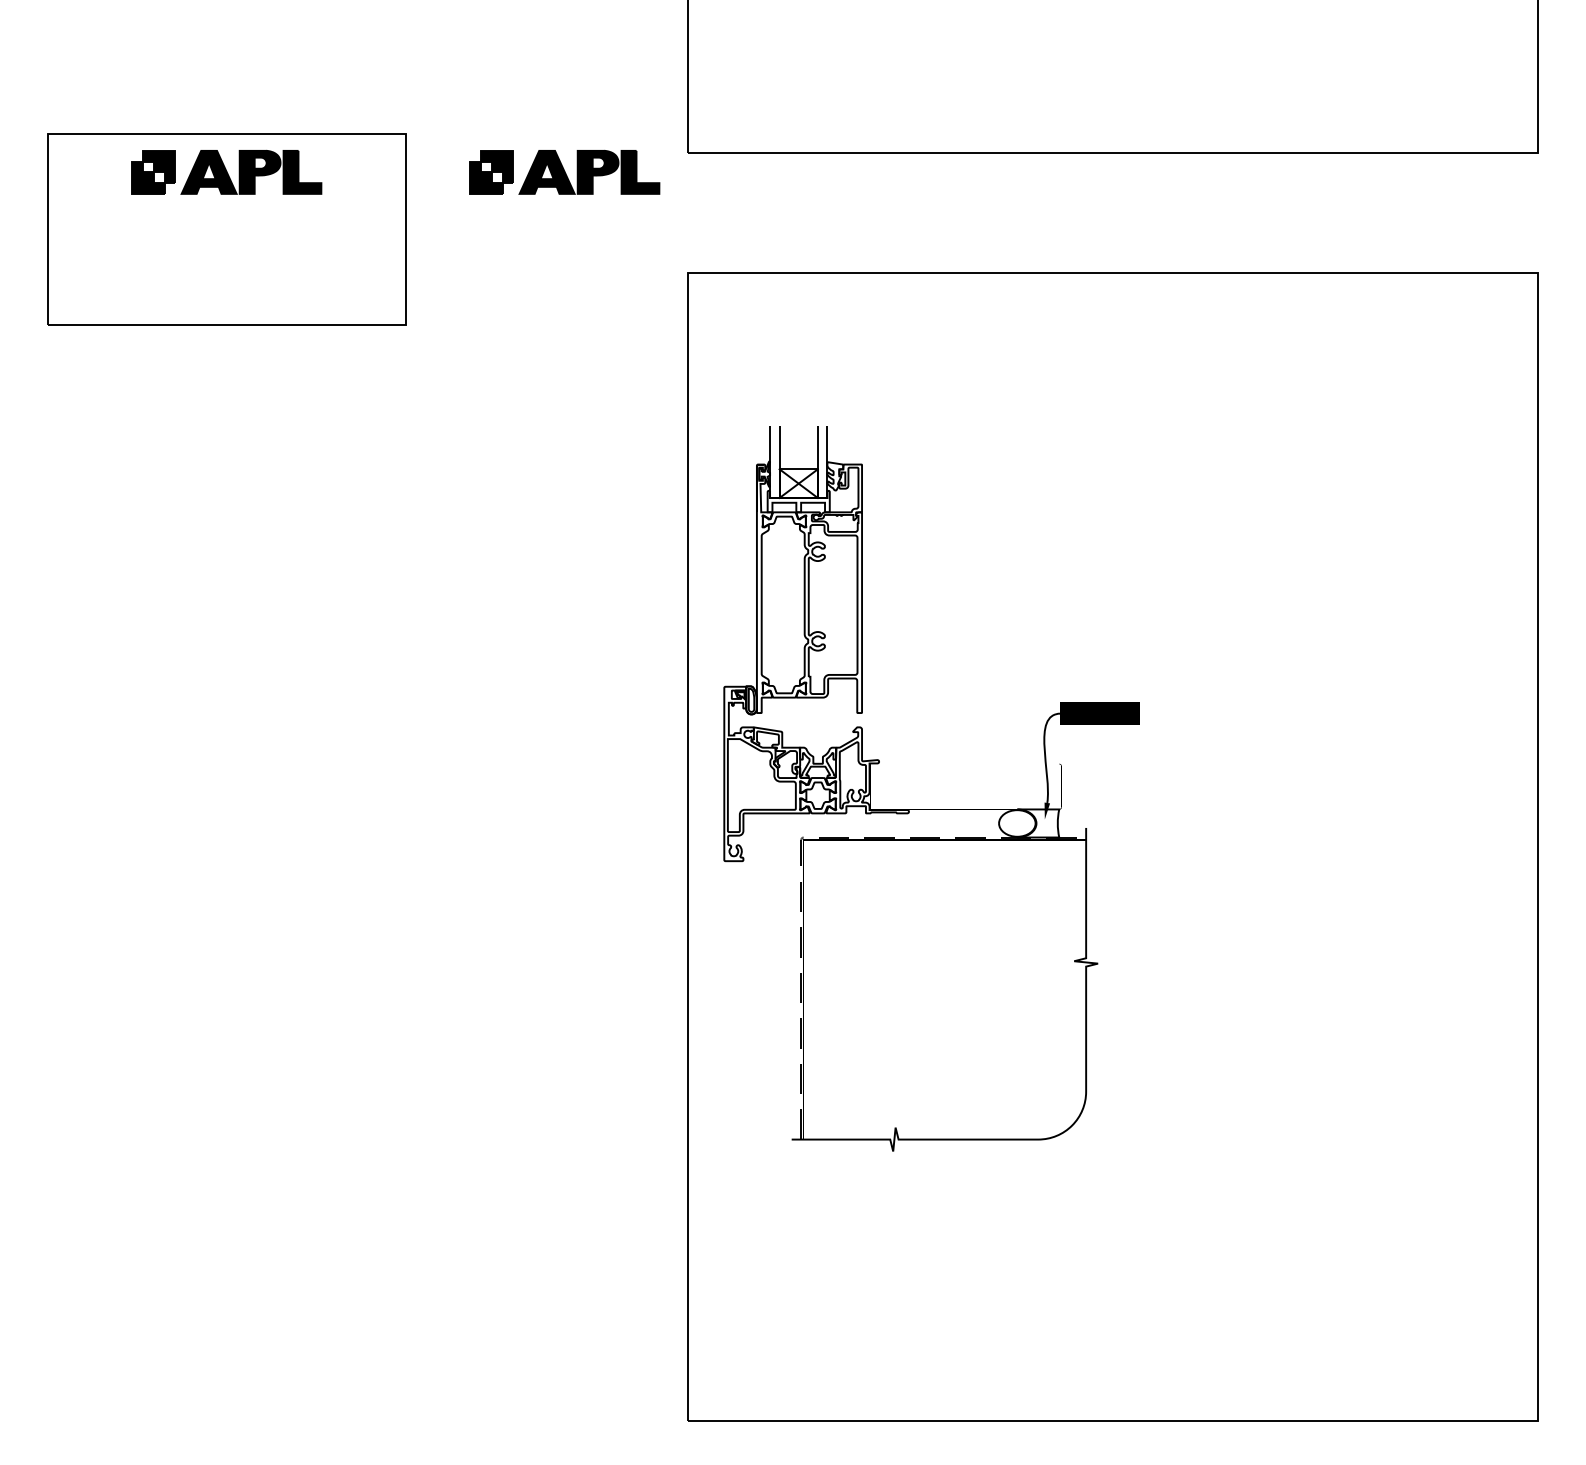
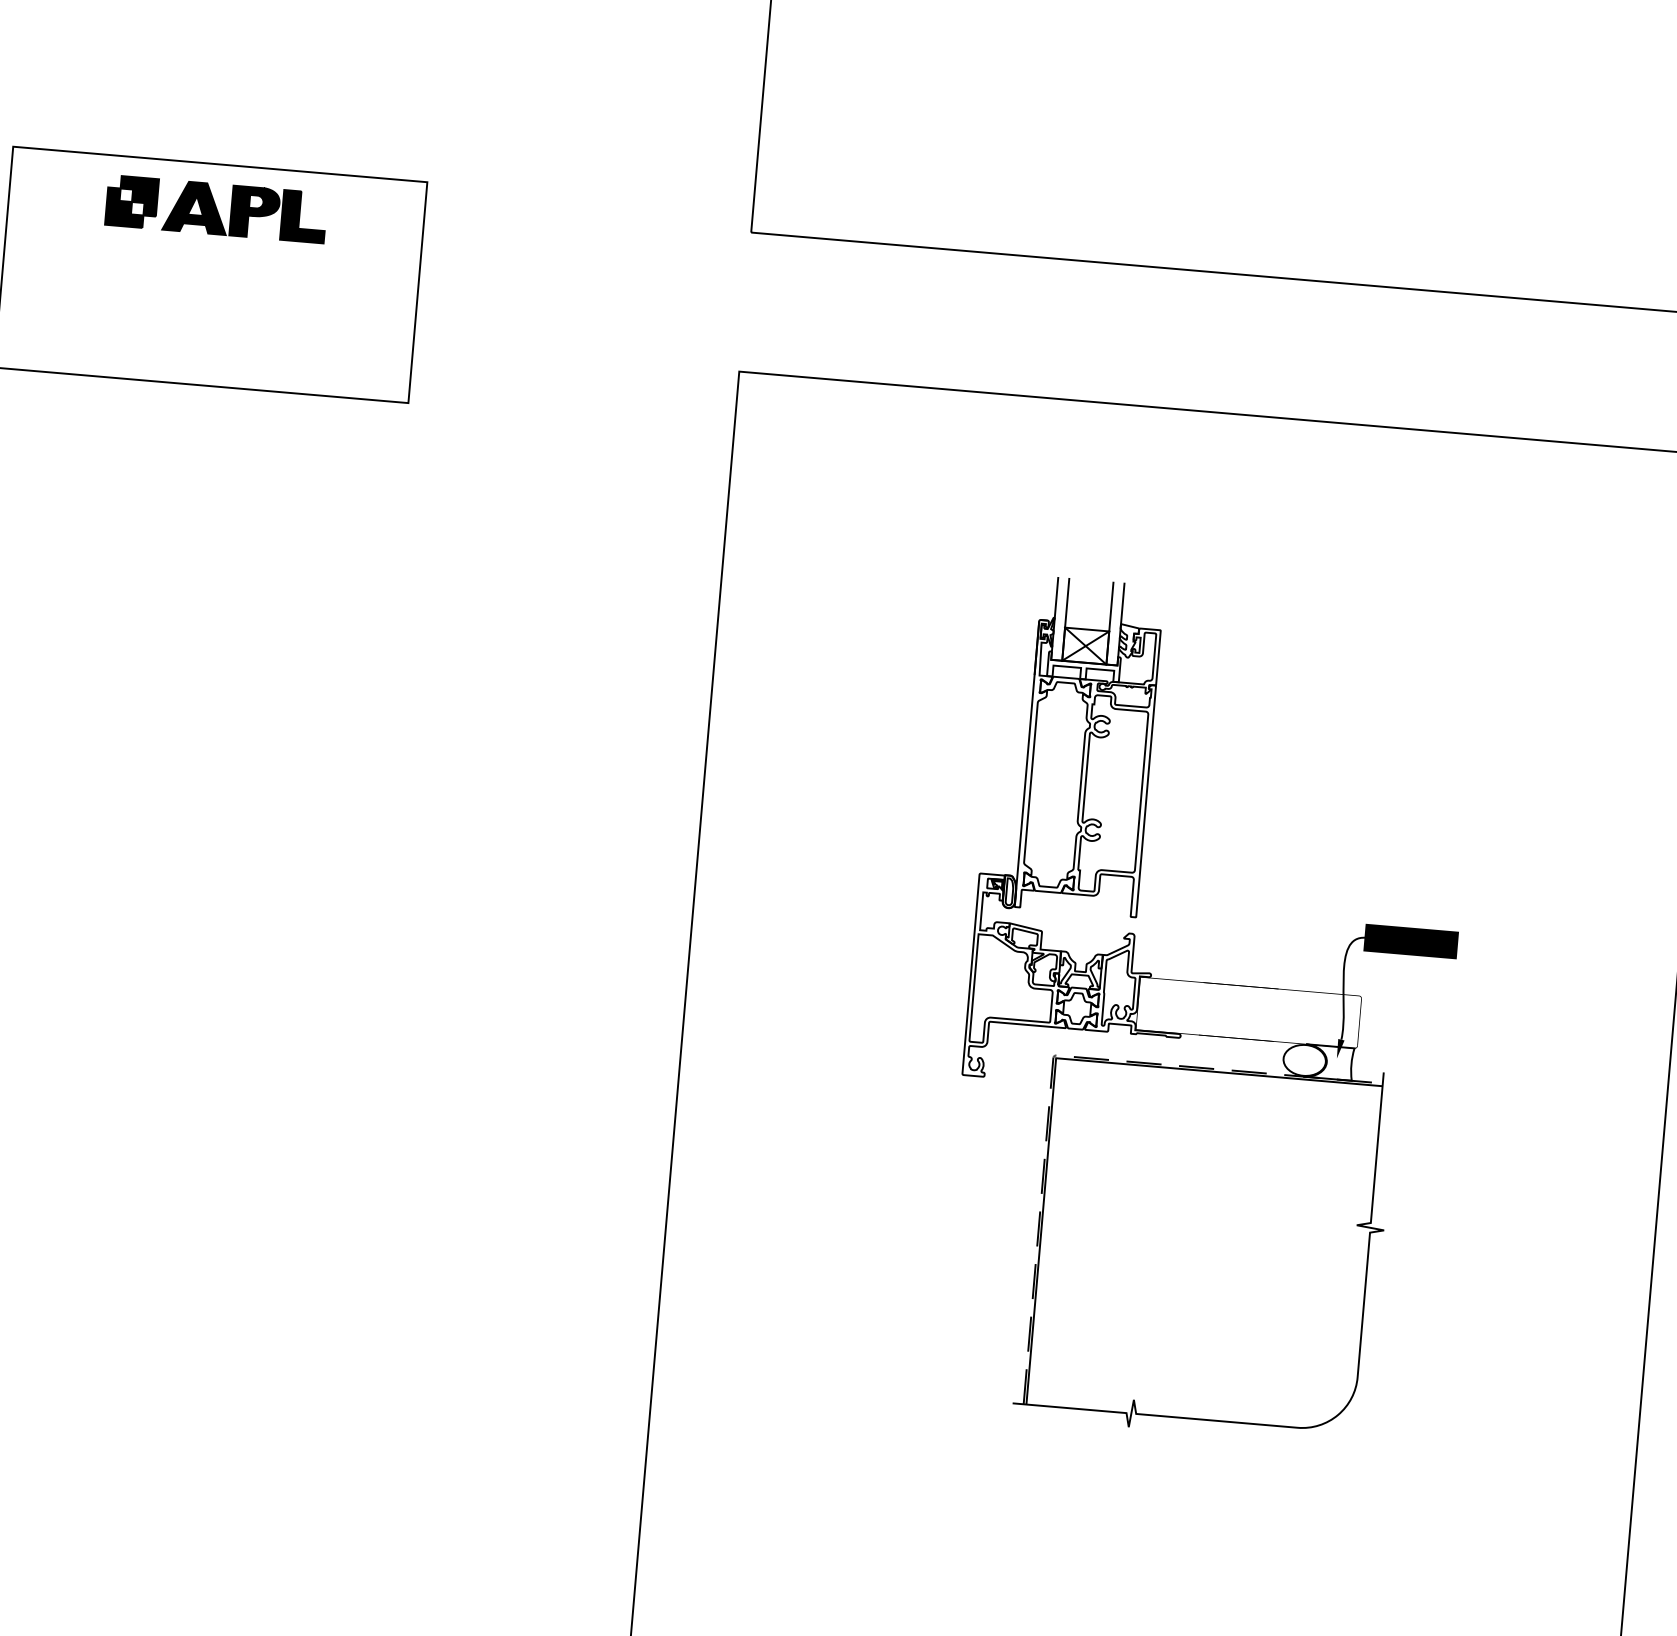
part: (564, 171) -> (606, 241), removed
part: (931, 809) -> (1206, 1035), moved

